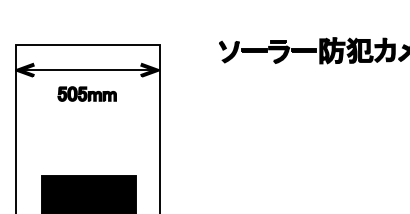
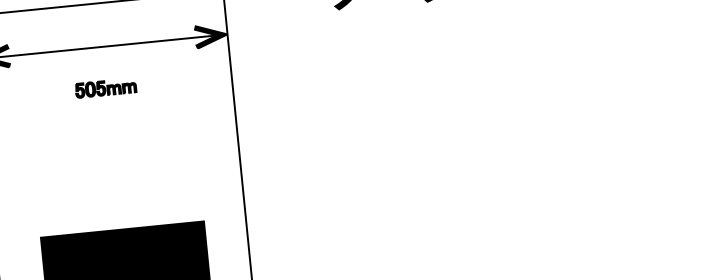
part: (86, 93) -> (104, 87), size x0.6

